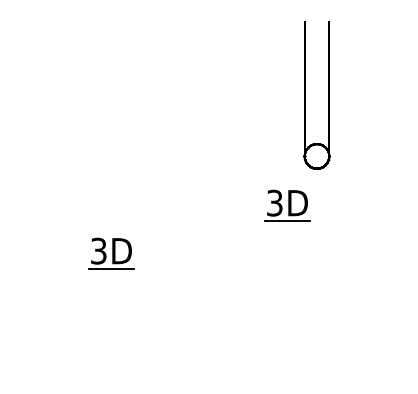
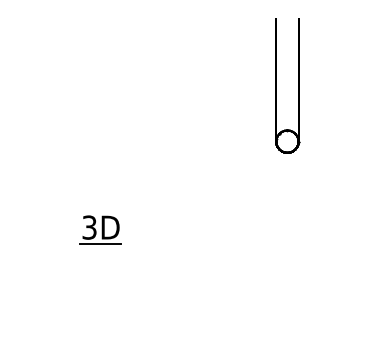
part: (287, 205) -> (260, 186), removed

